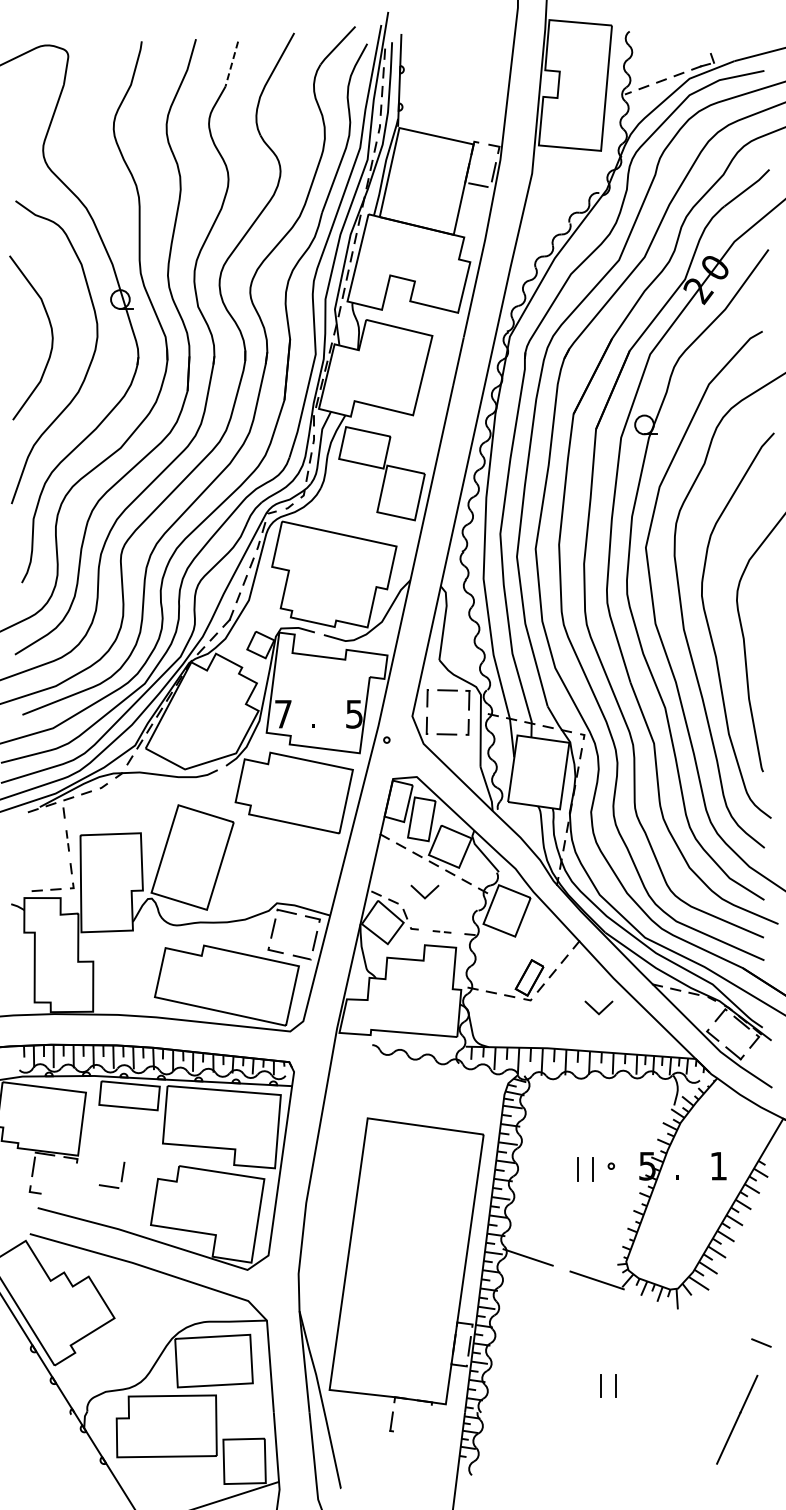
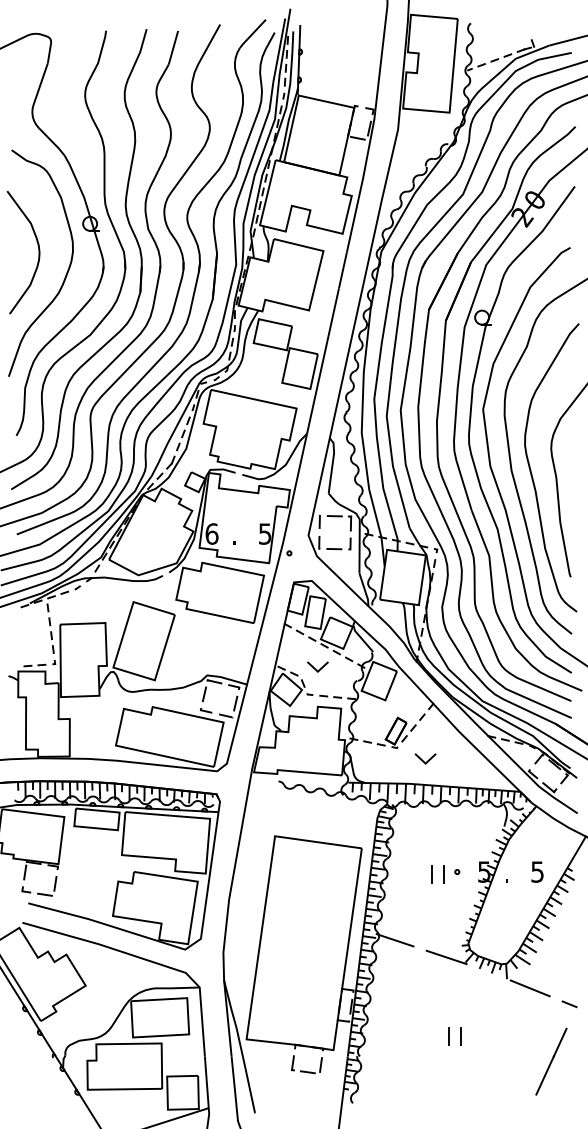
line: (231, 64) -> (173, 48), dashed -> solid
text: (283, 713) -> (212, 533), 7 -> 6
part: (67, 840) -> (50, 628), size x1.43
part: (441, 931) -> (330, 696), size x1.67
line: (595, 1009) -> (423, 760), moved
text: (718, 1166) -> (537, 872), 1 -> 5
part: (121, 1174) -> (54, 885), moved
line: (708, 1321) -> (529, 988), added
part: (416, 1433) -> (311, 1071), added

